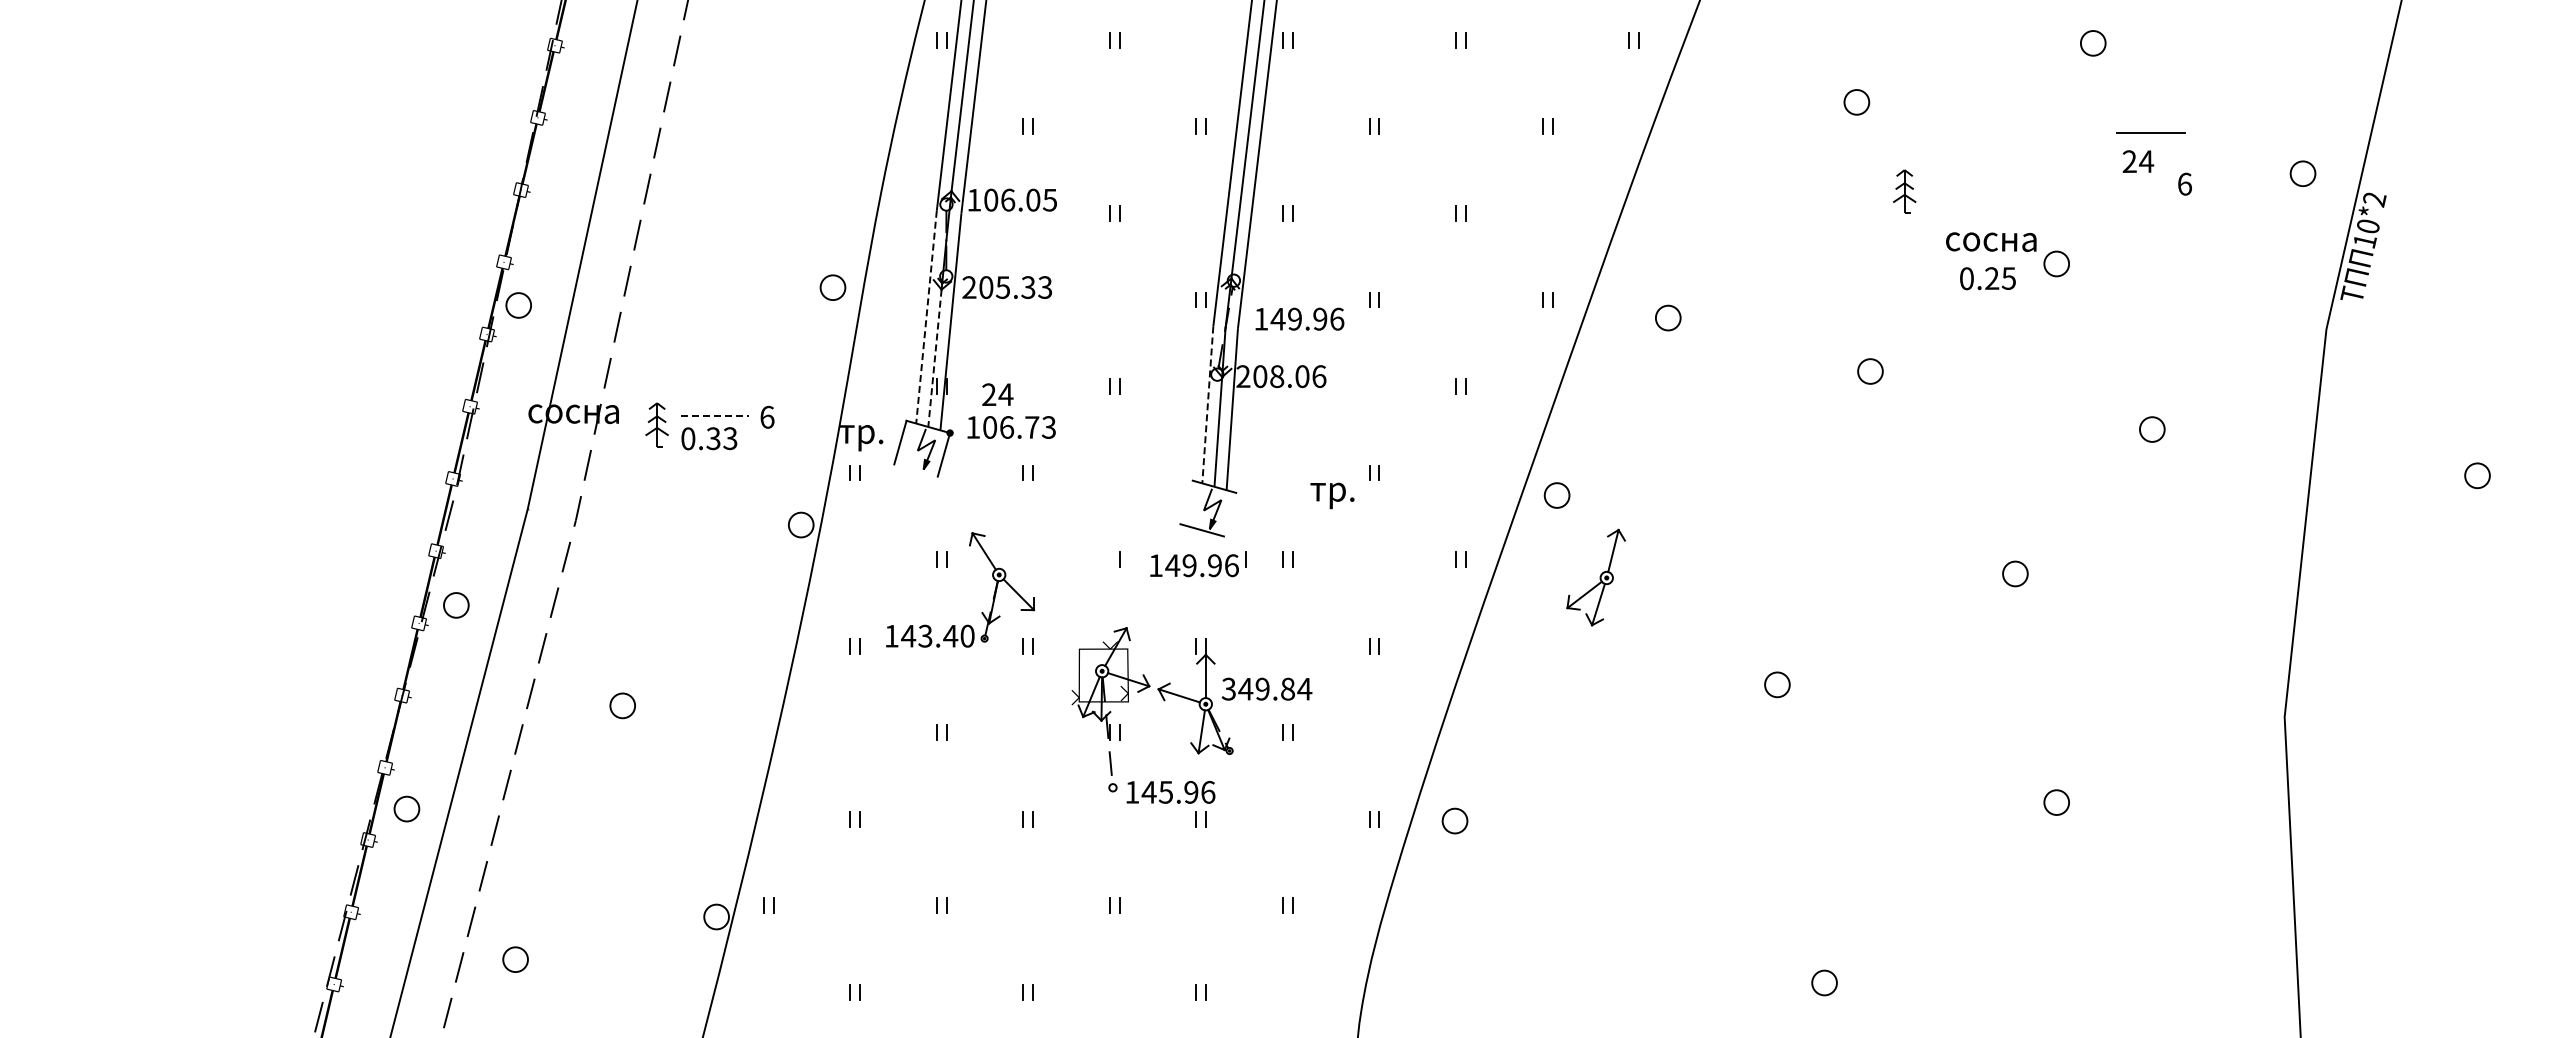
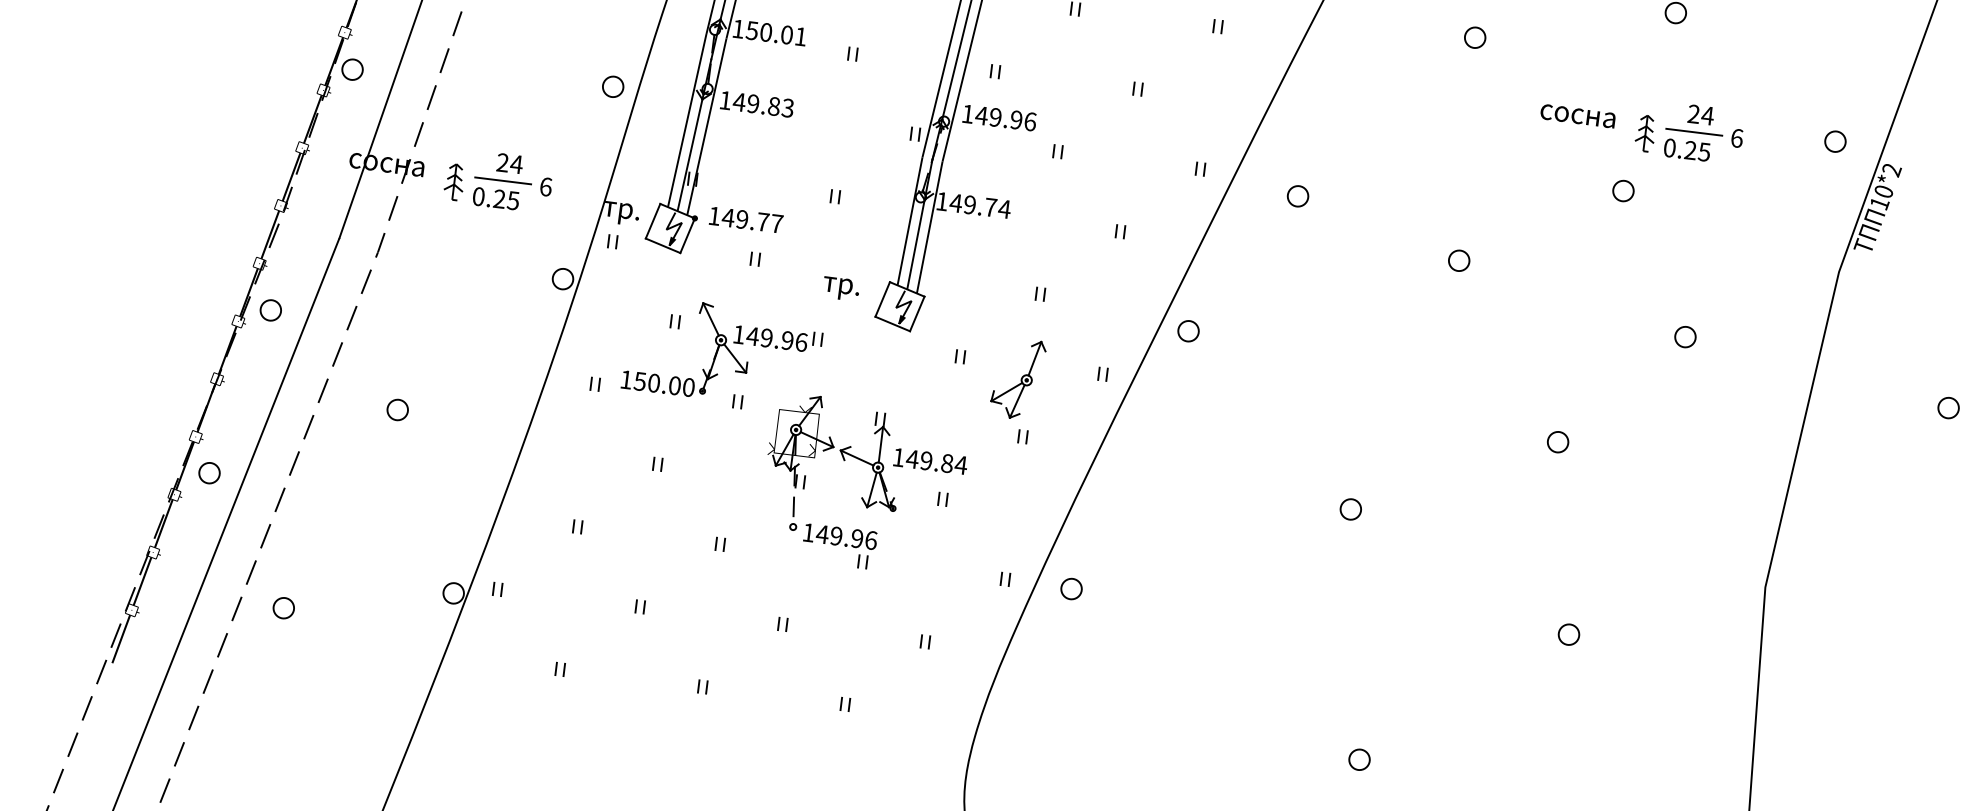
line: (2150, 132) -> (1694, 131), moved
part: (1904, 191) -> (1645, 133), moved
text: (1019, 199) -> (775, 33), 106.05 -> 150.01
text: (1991, 241) -> (1578, 115), moved
text: (1987, 278) -> (1686, 149), moved
text: (998, 287) -> (749, 103), 205.33 -> 149.83
line: (926, 317) -> (687, 120), dashed -> solid
text: (1299, 318) -> (999, 117), moved
line: (934, 358) -> (689, 155), dashed -> solid
text: (1281, 376) -> (973, 205), 208.06 -> 149.74
text: (997, 394) -> (509, 163), moved
line: (1207, 404) -> (909, 220), dashed -> solid
line: (715, 416) -> (503, 181), dashed -> solid
text: (1019, 427) -> (752, 220), 106.73 -> 149.77
text: (721, 438) -> (506, 199), 0.33 -> 0.25
line: (915, 470) -> (662, 245), added
text: (1332, 495) -> (841, 288), moved
line: (1186, 502) -> (882, 299), added
line: (1229, 514) -> (916, 313), added
part: (1198, 564) -> (774, 338), moved
part: (1595, 577) -> (1017, 378), moved
text: (929, 635) -> (657, 383), 143.40 -> 150.00
text: (1228, 688) -> (898, 456), 349.84 -> 149.84
text: (1165, 792) -> (835, 536), 145.96 -> 149.96

